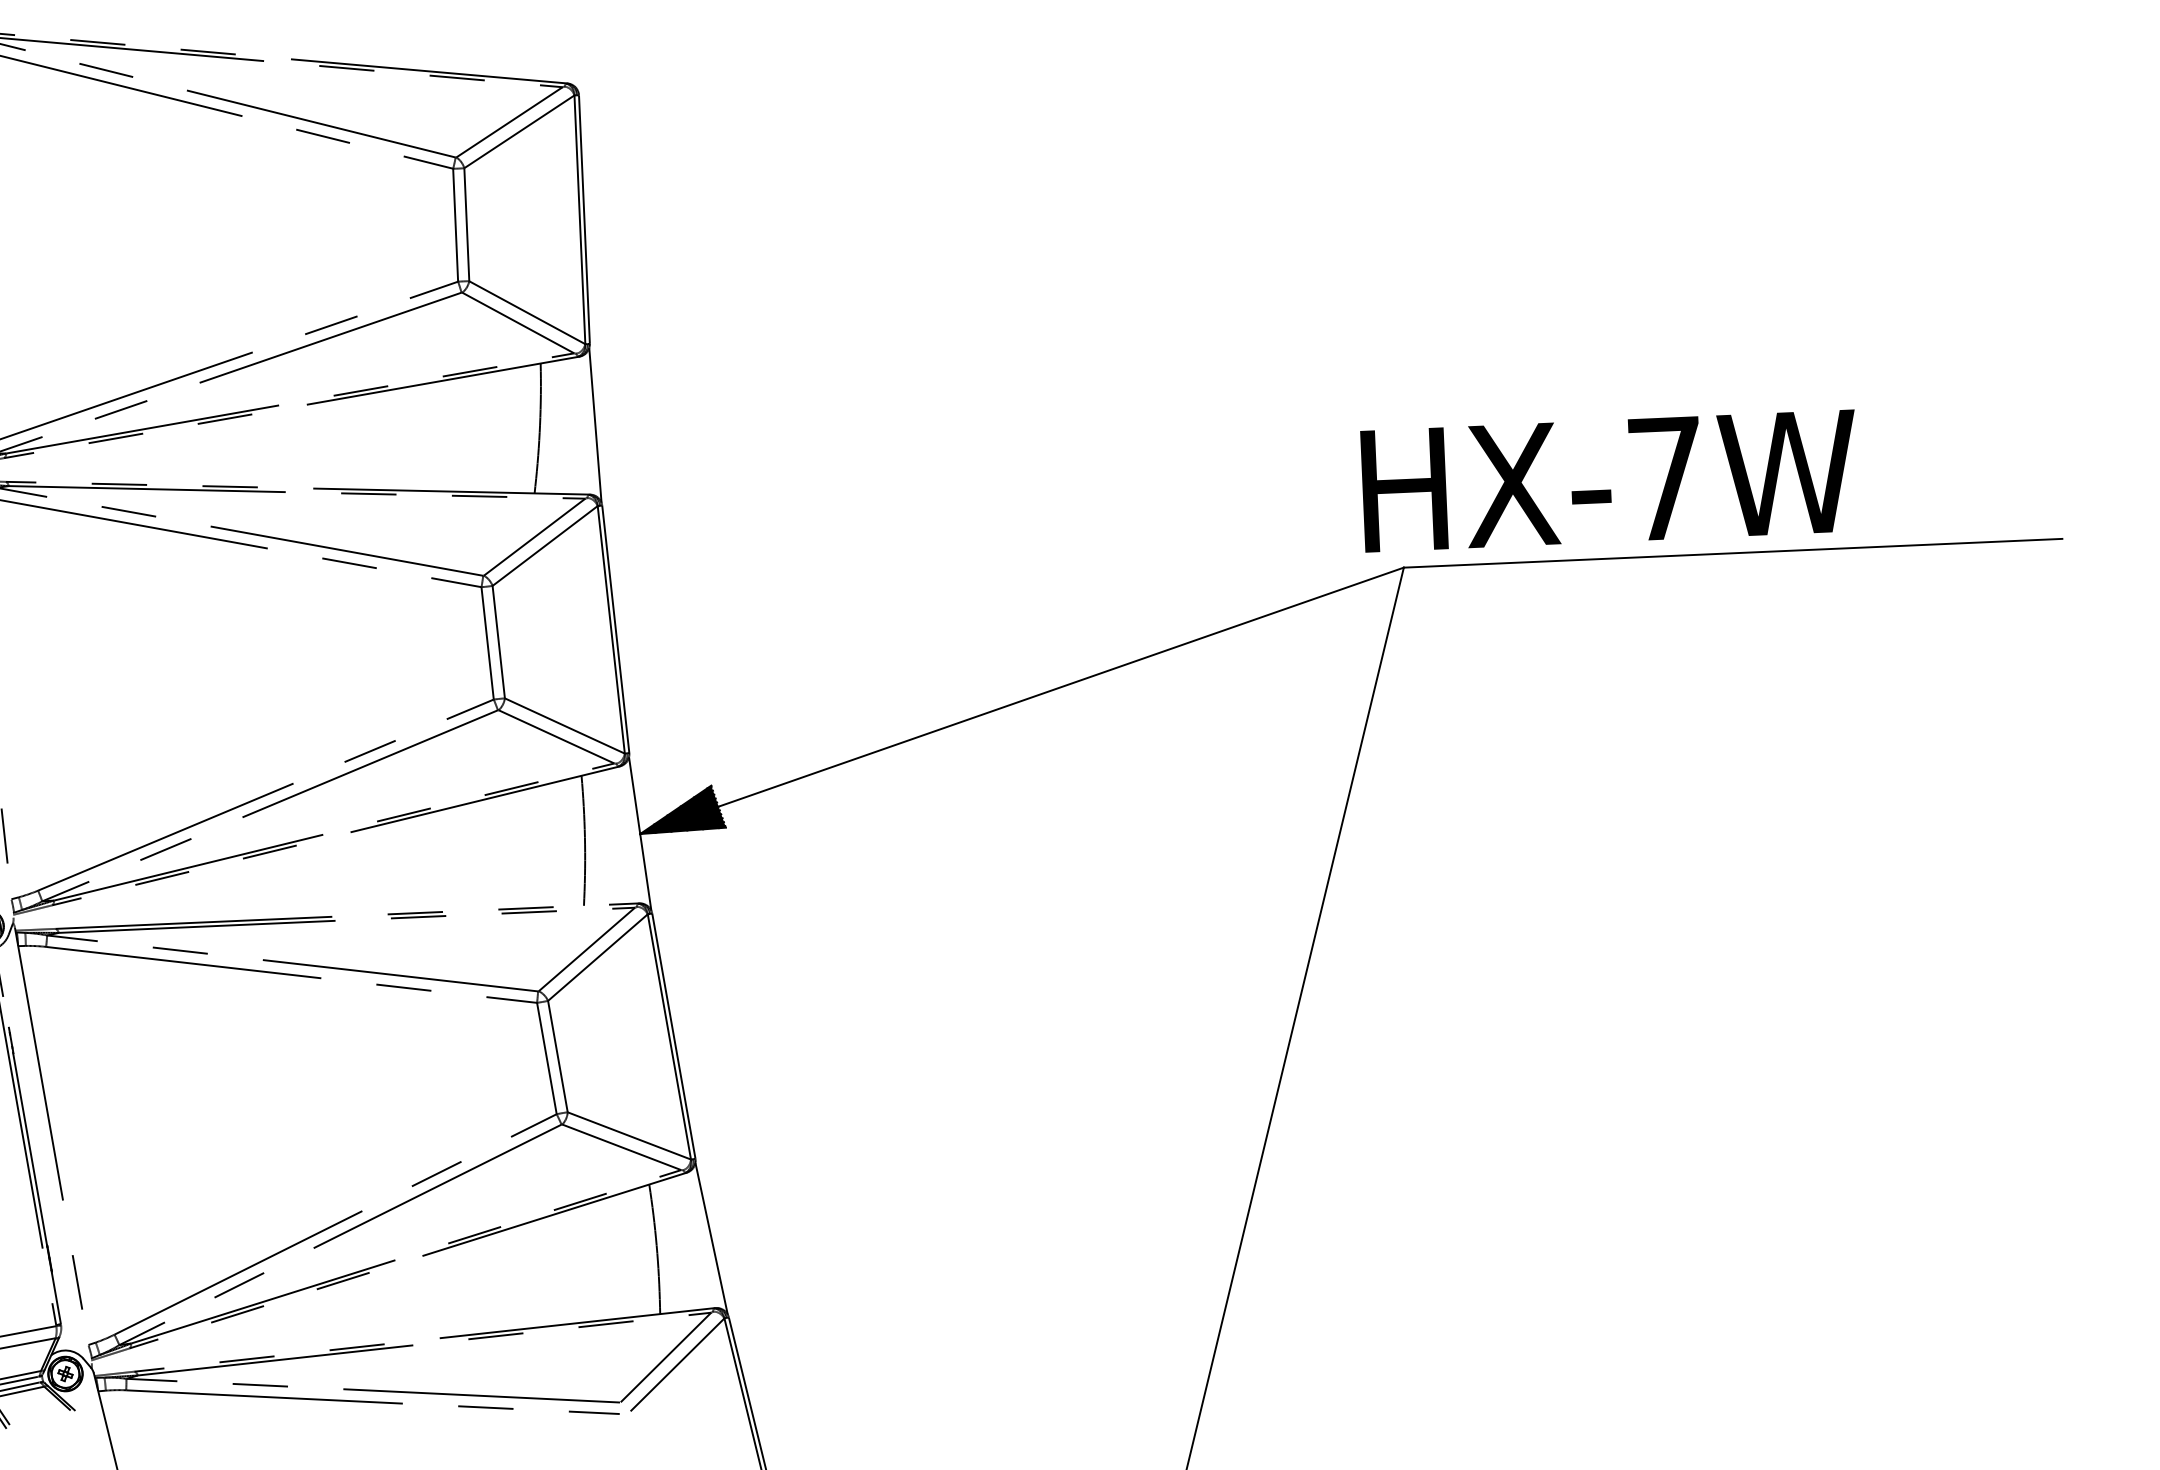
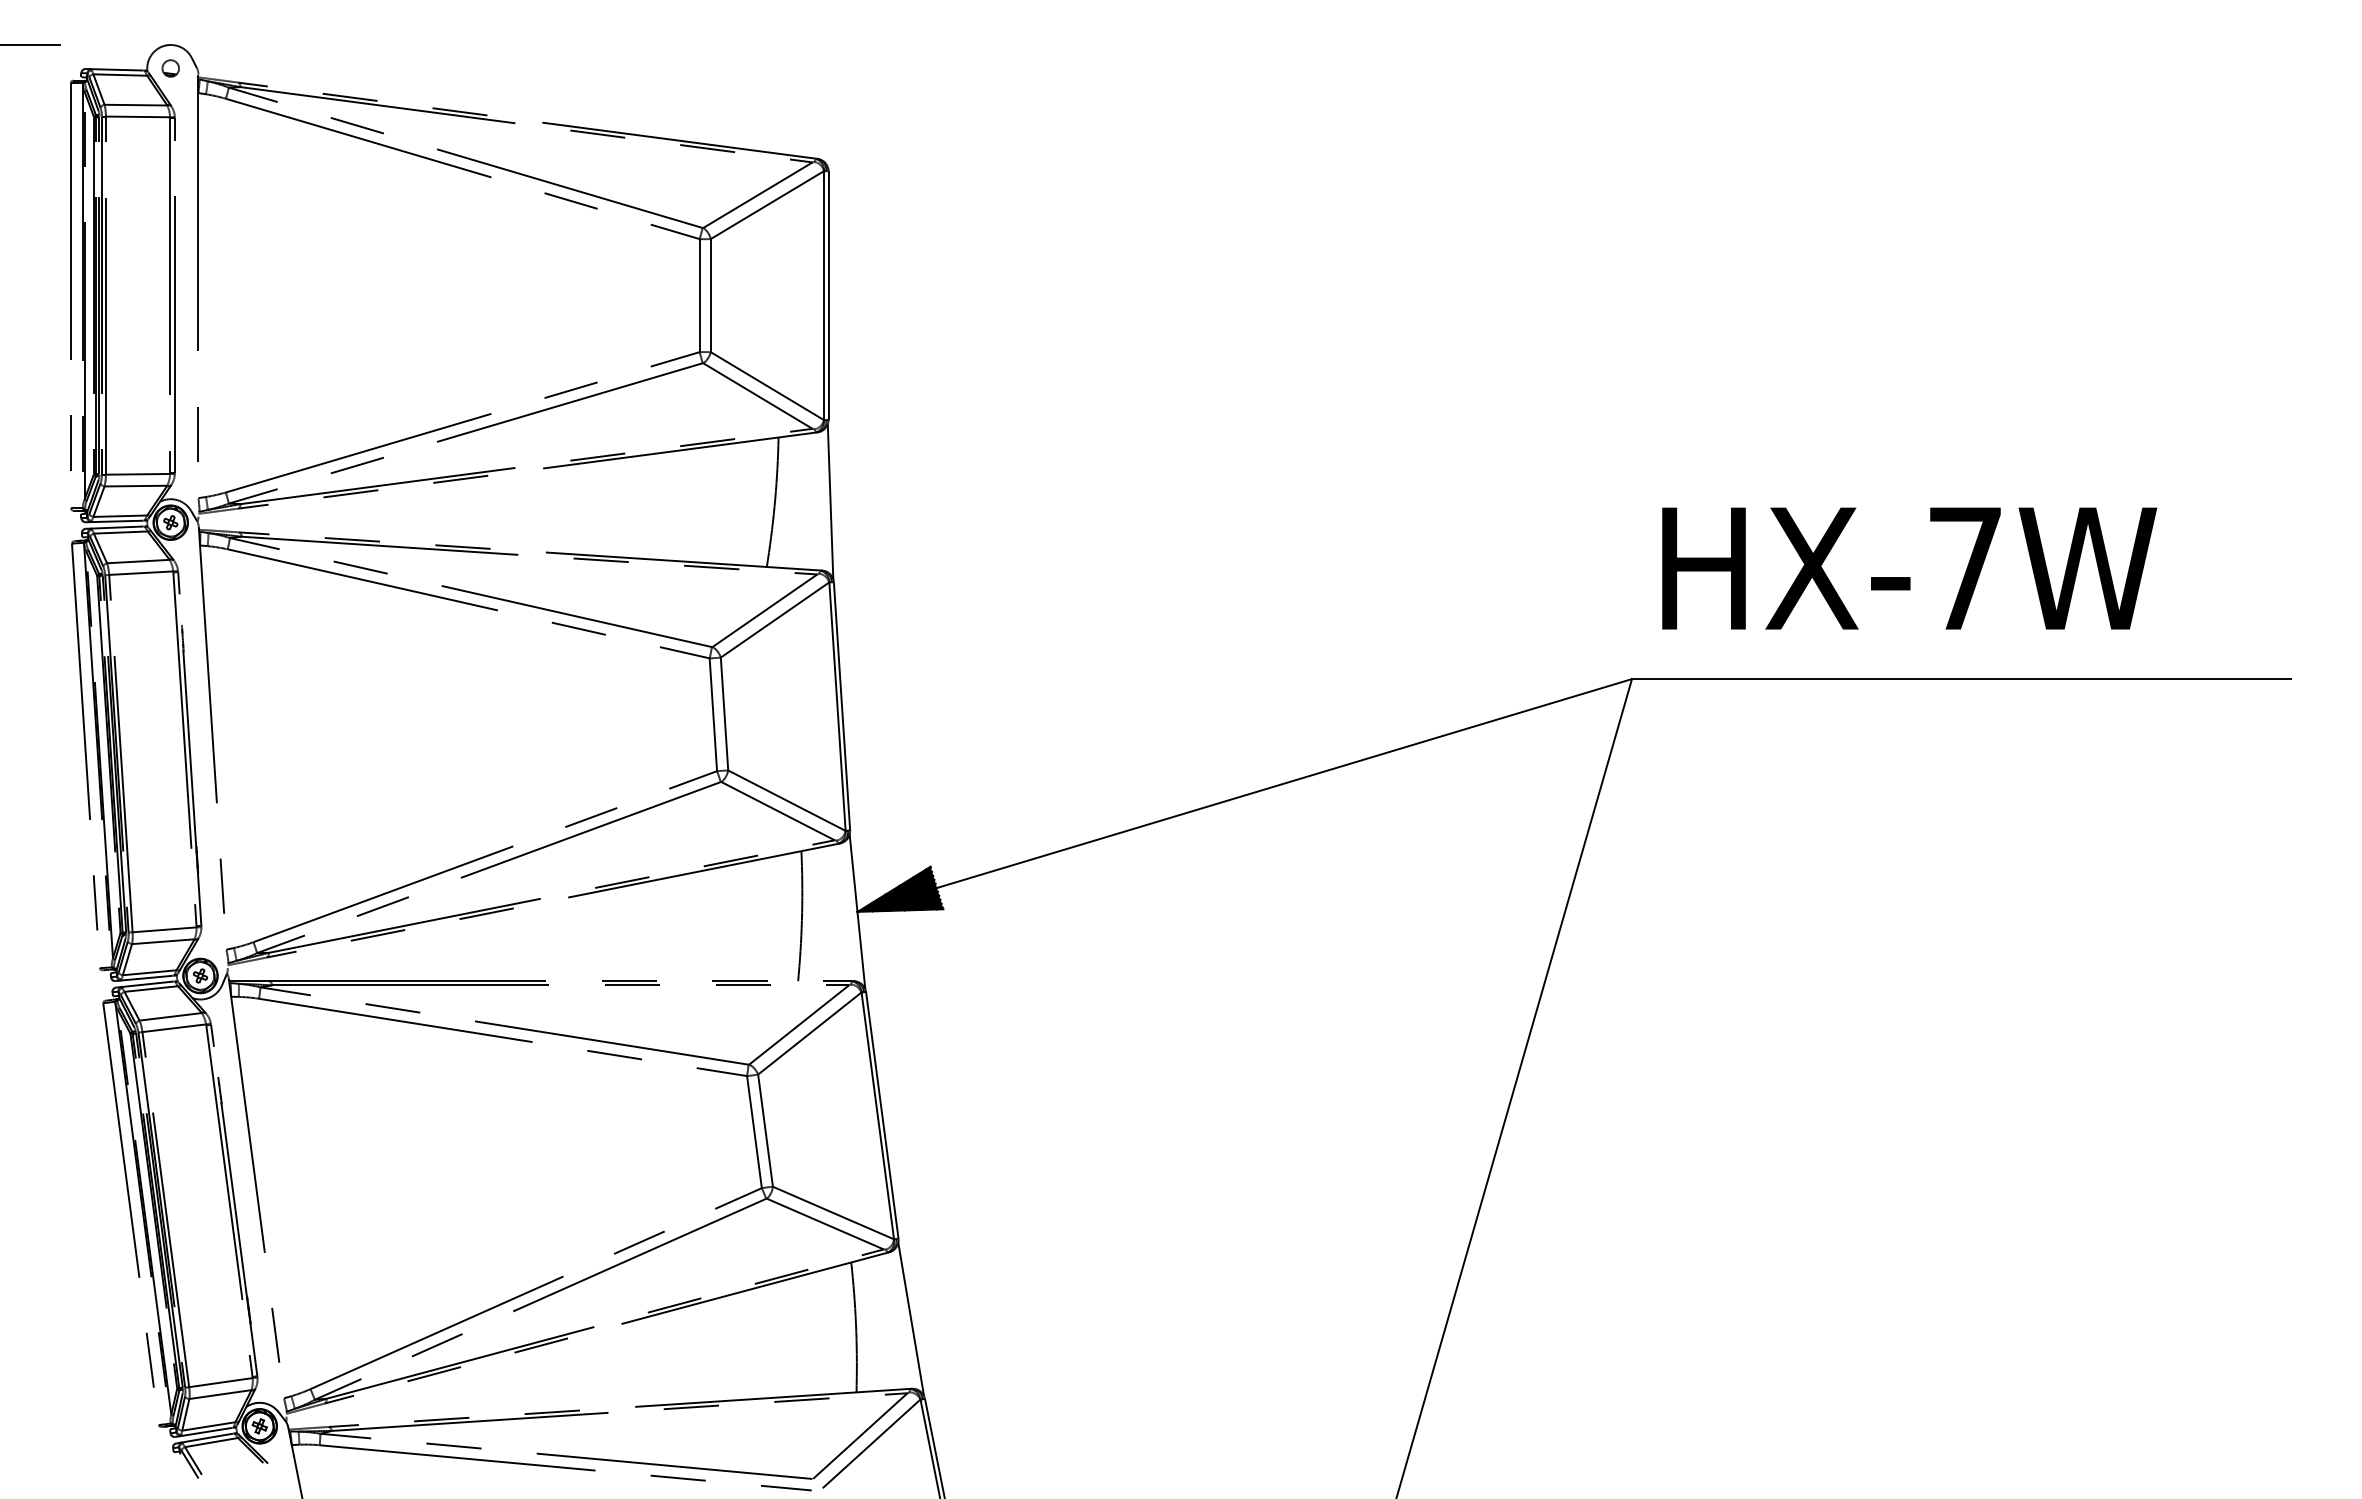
text: (1609, 481) -> (1909, 568), moved

